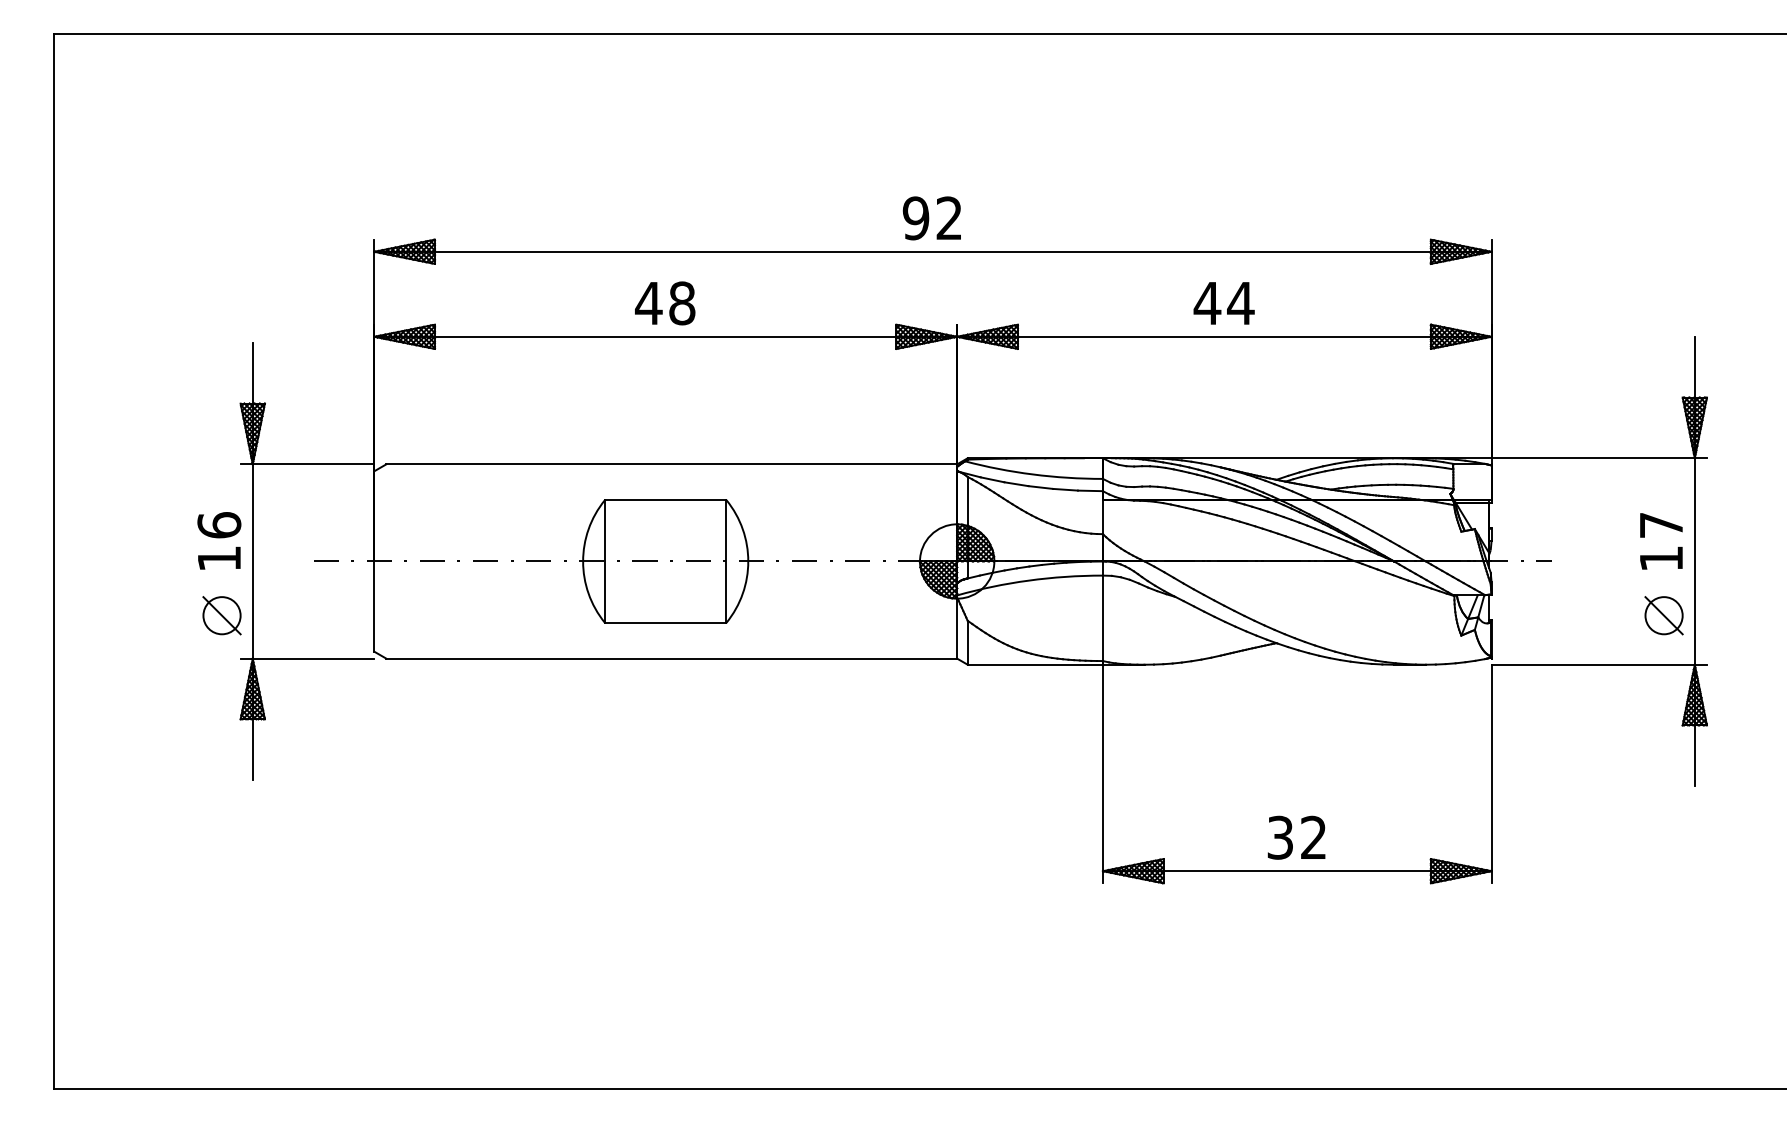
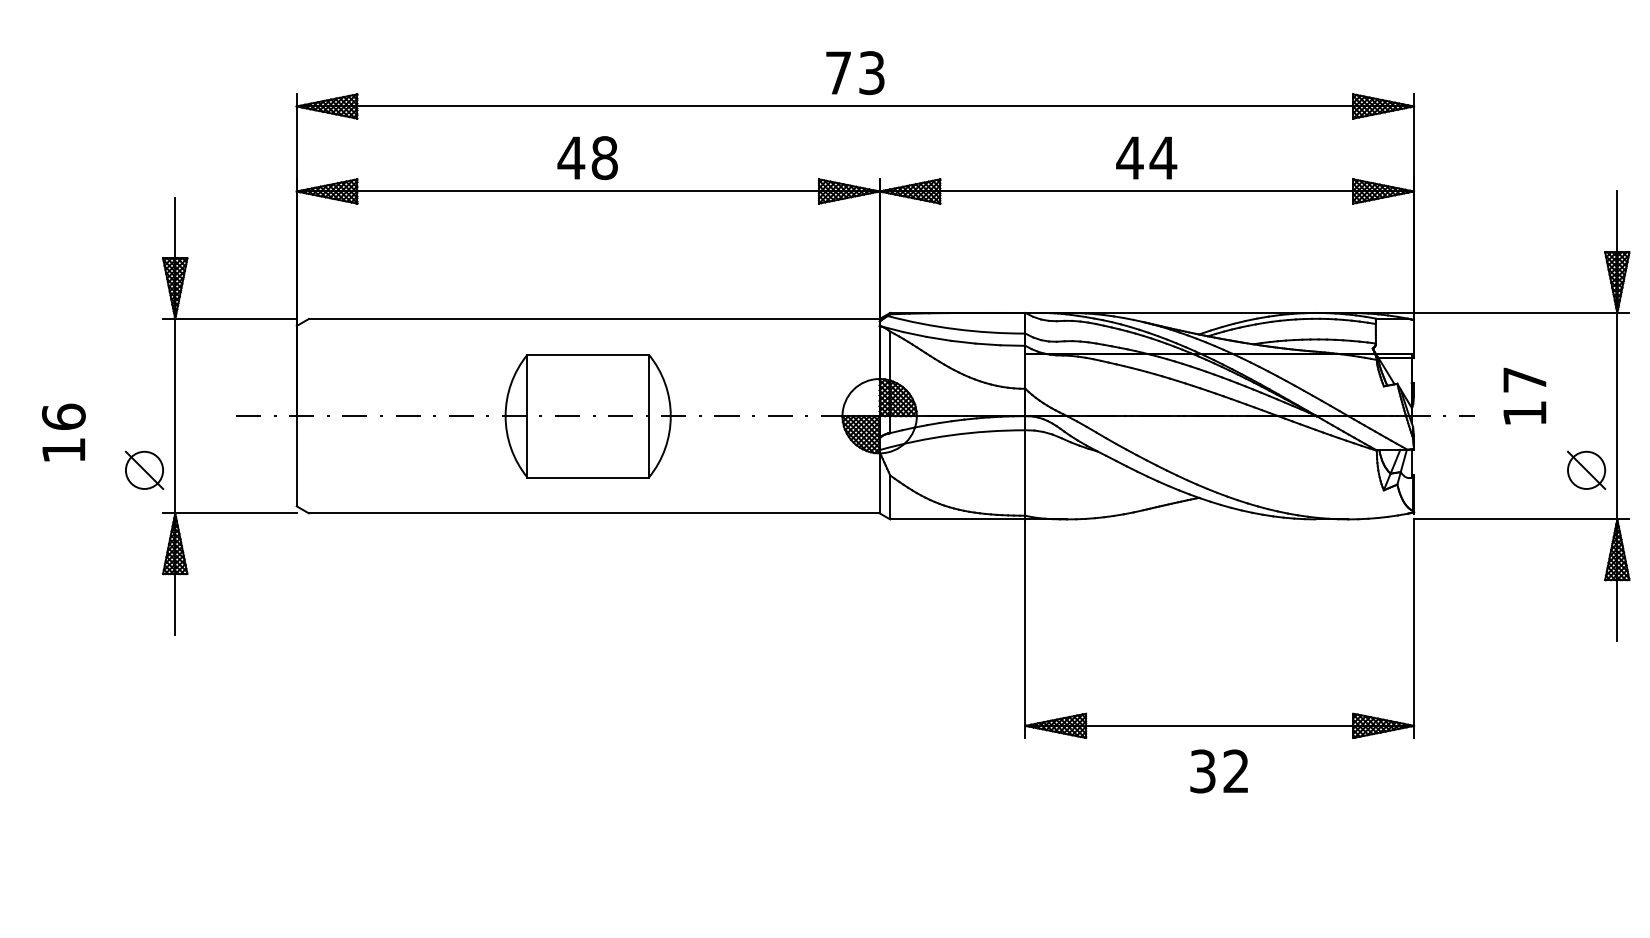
text: (931, 218) -> (854, 73), 92 -> 73
text: (219, 540) -> (64, 432), moved
text: (1661, 541) -> (1525, 396), moved
text: (1296, 837) -> (1219, 771), moved

